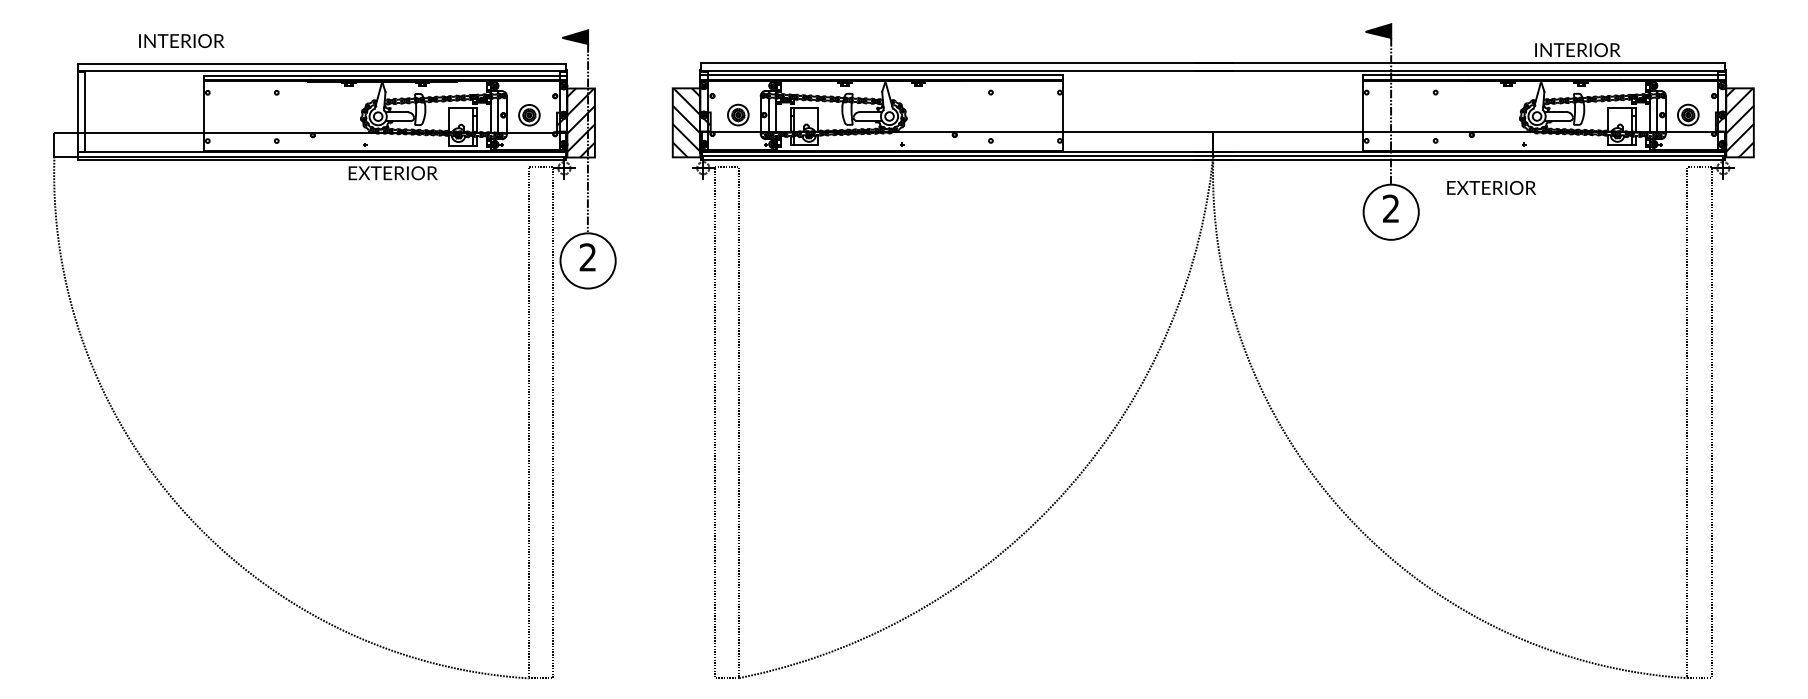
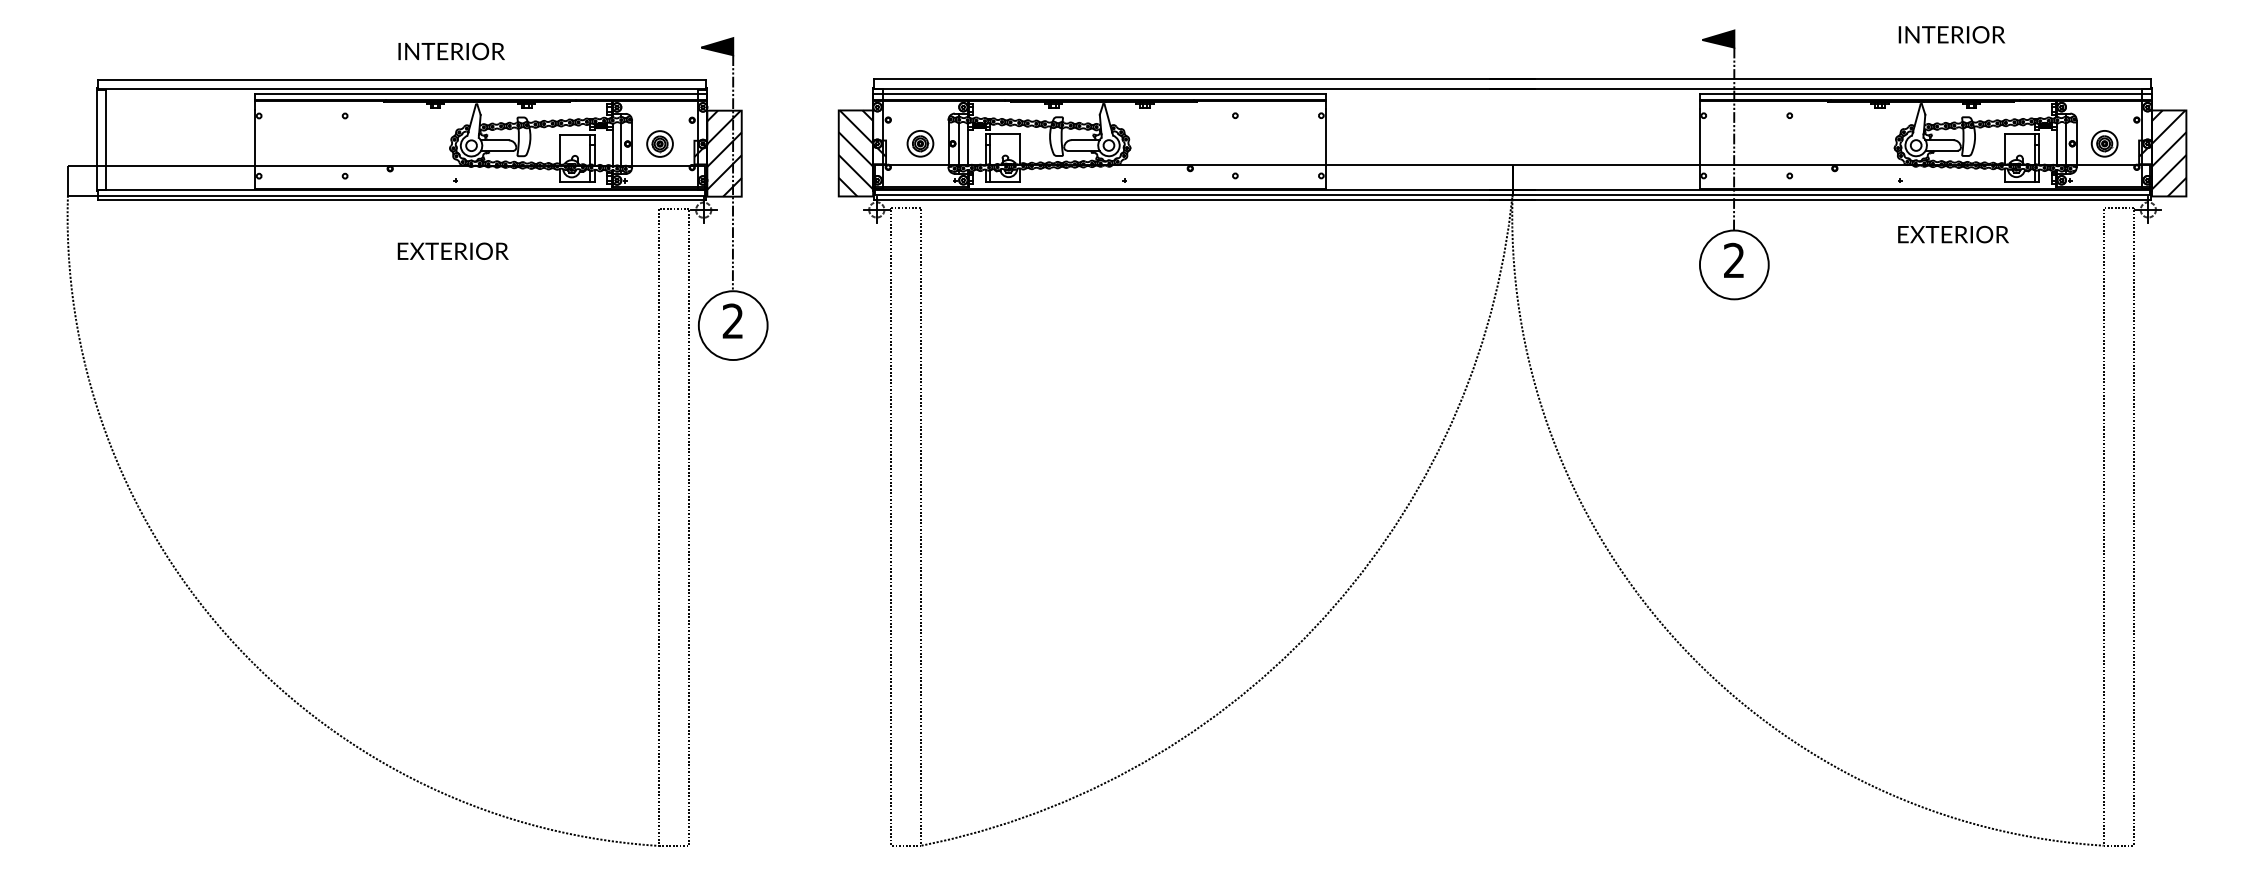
text: (181, 41) -> (451, 51), moved
text: (1577, 49) -> (1951, 34), moved
text: (392, 172) -> (452, 250), moved
text: (1491, 187) -> (1953, 234), moved

